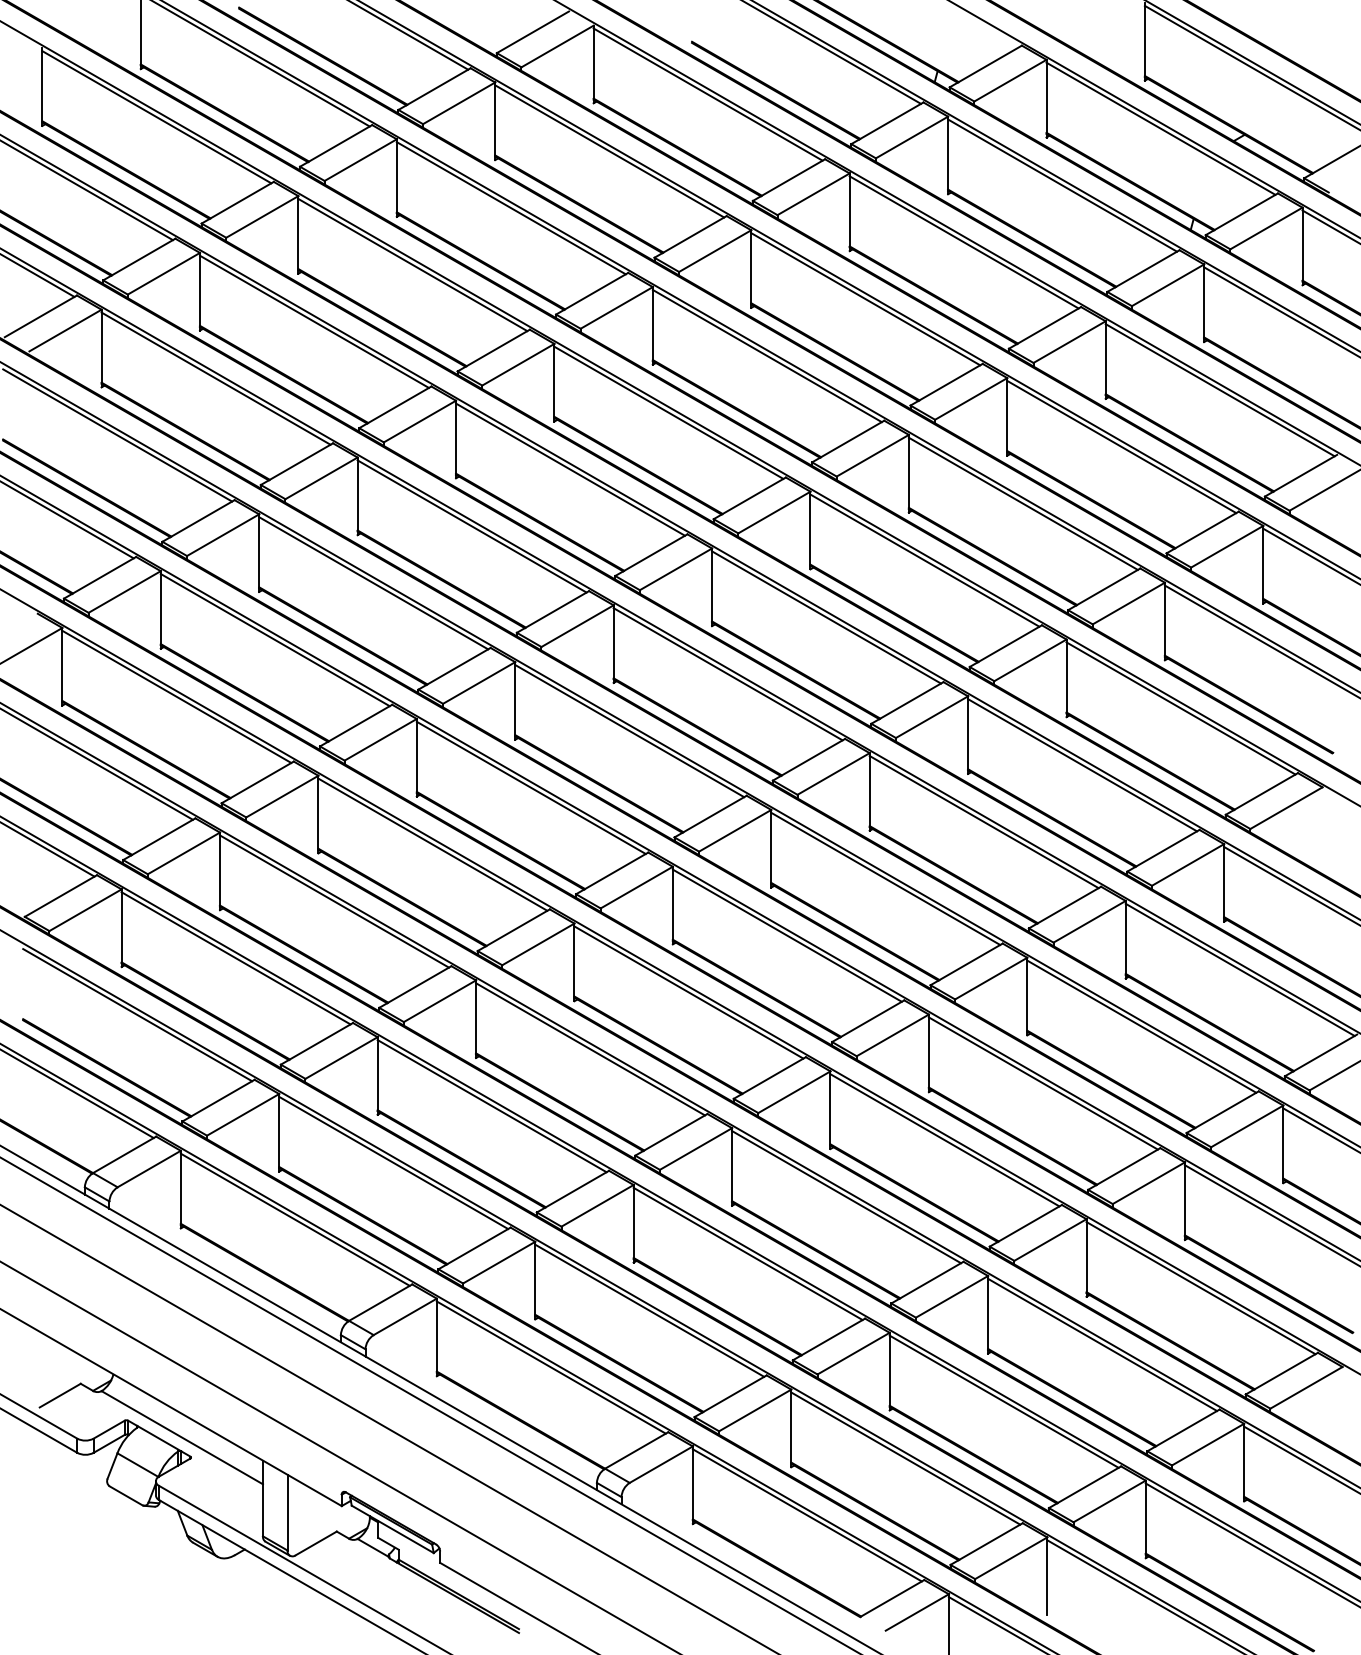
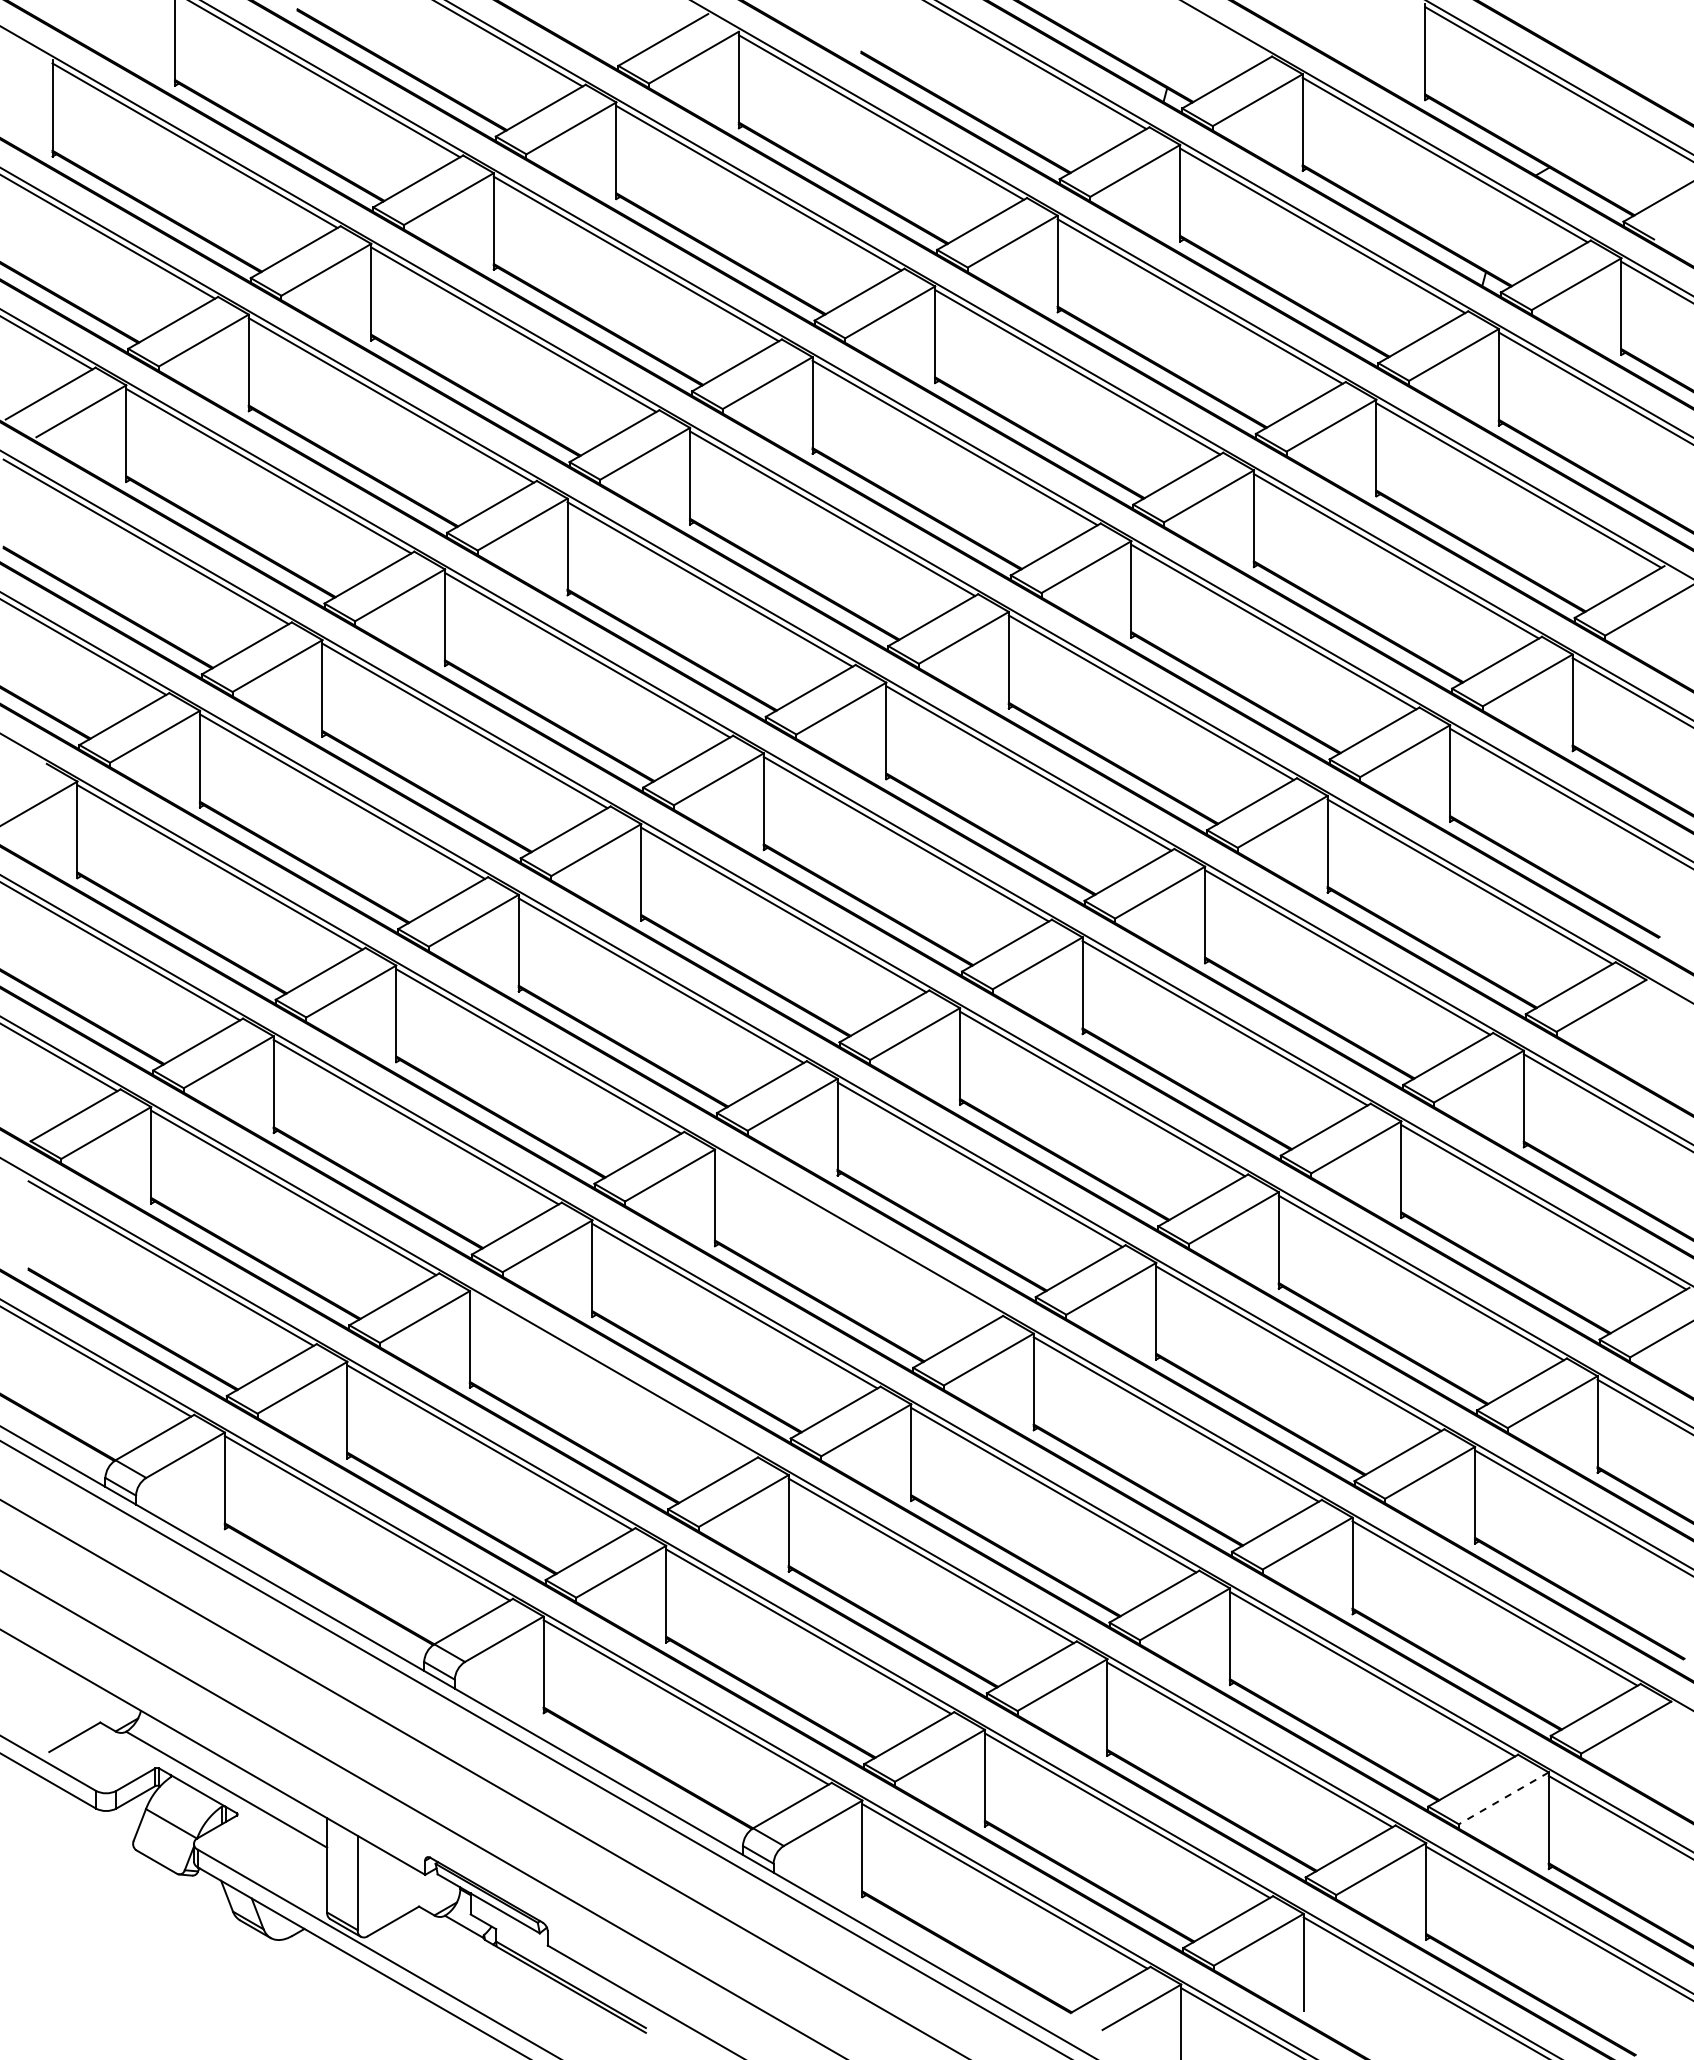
line: (688, 992) -> (857, 1235), removed
line: (492, 1105) -> (612, 1376), removed
line: (1207, 1444) -> (1503, 1798), solid -> dashed

